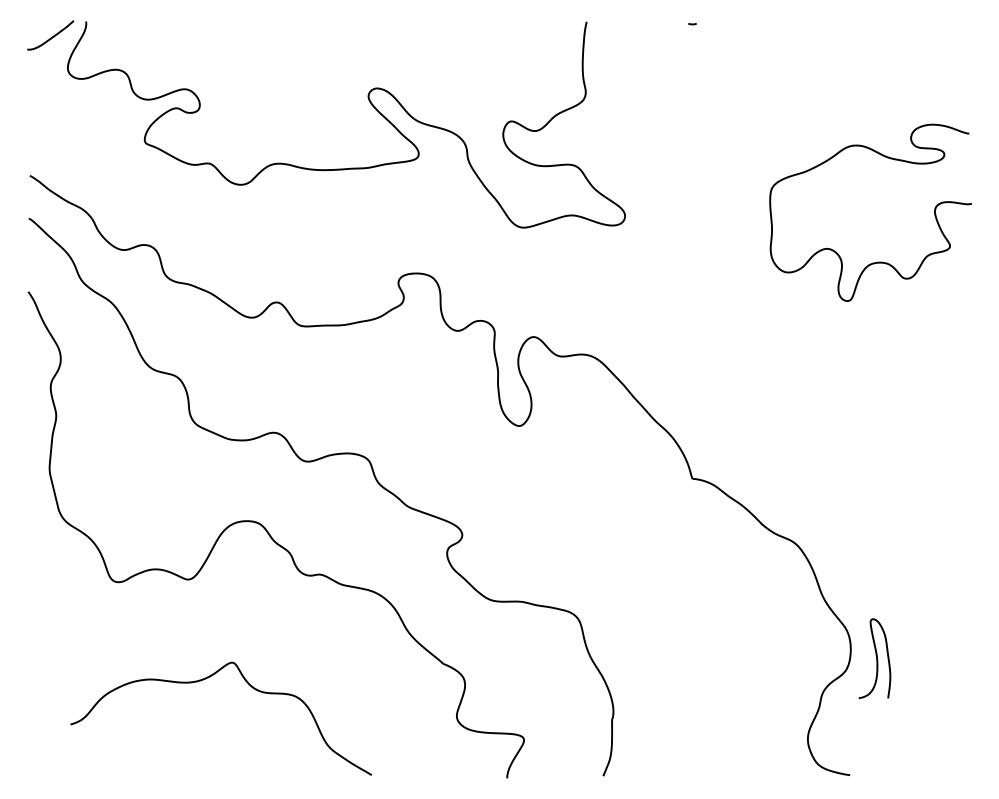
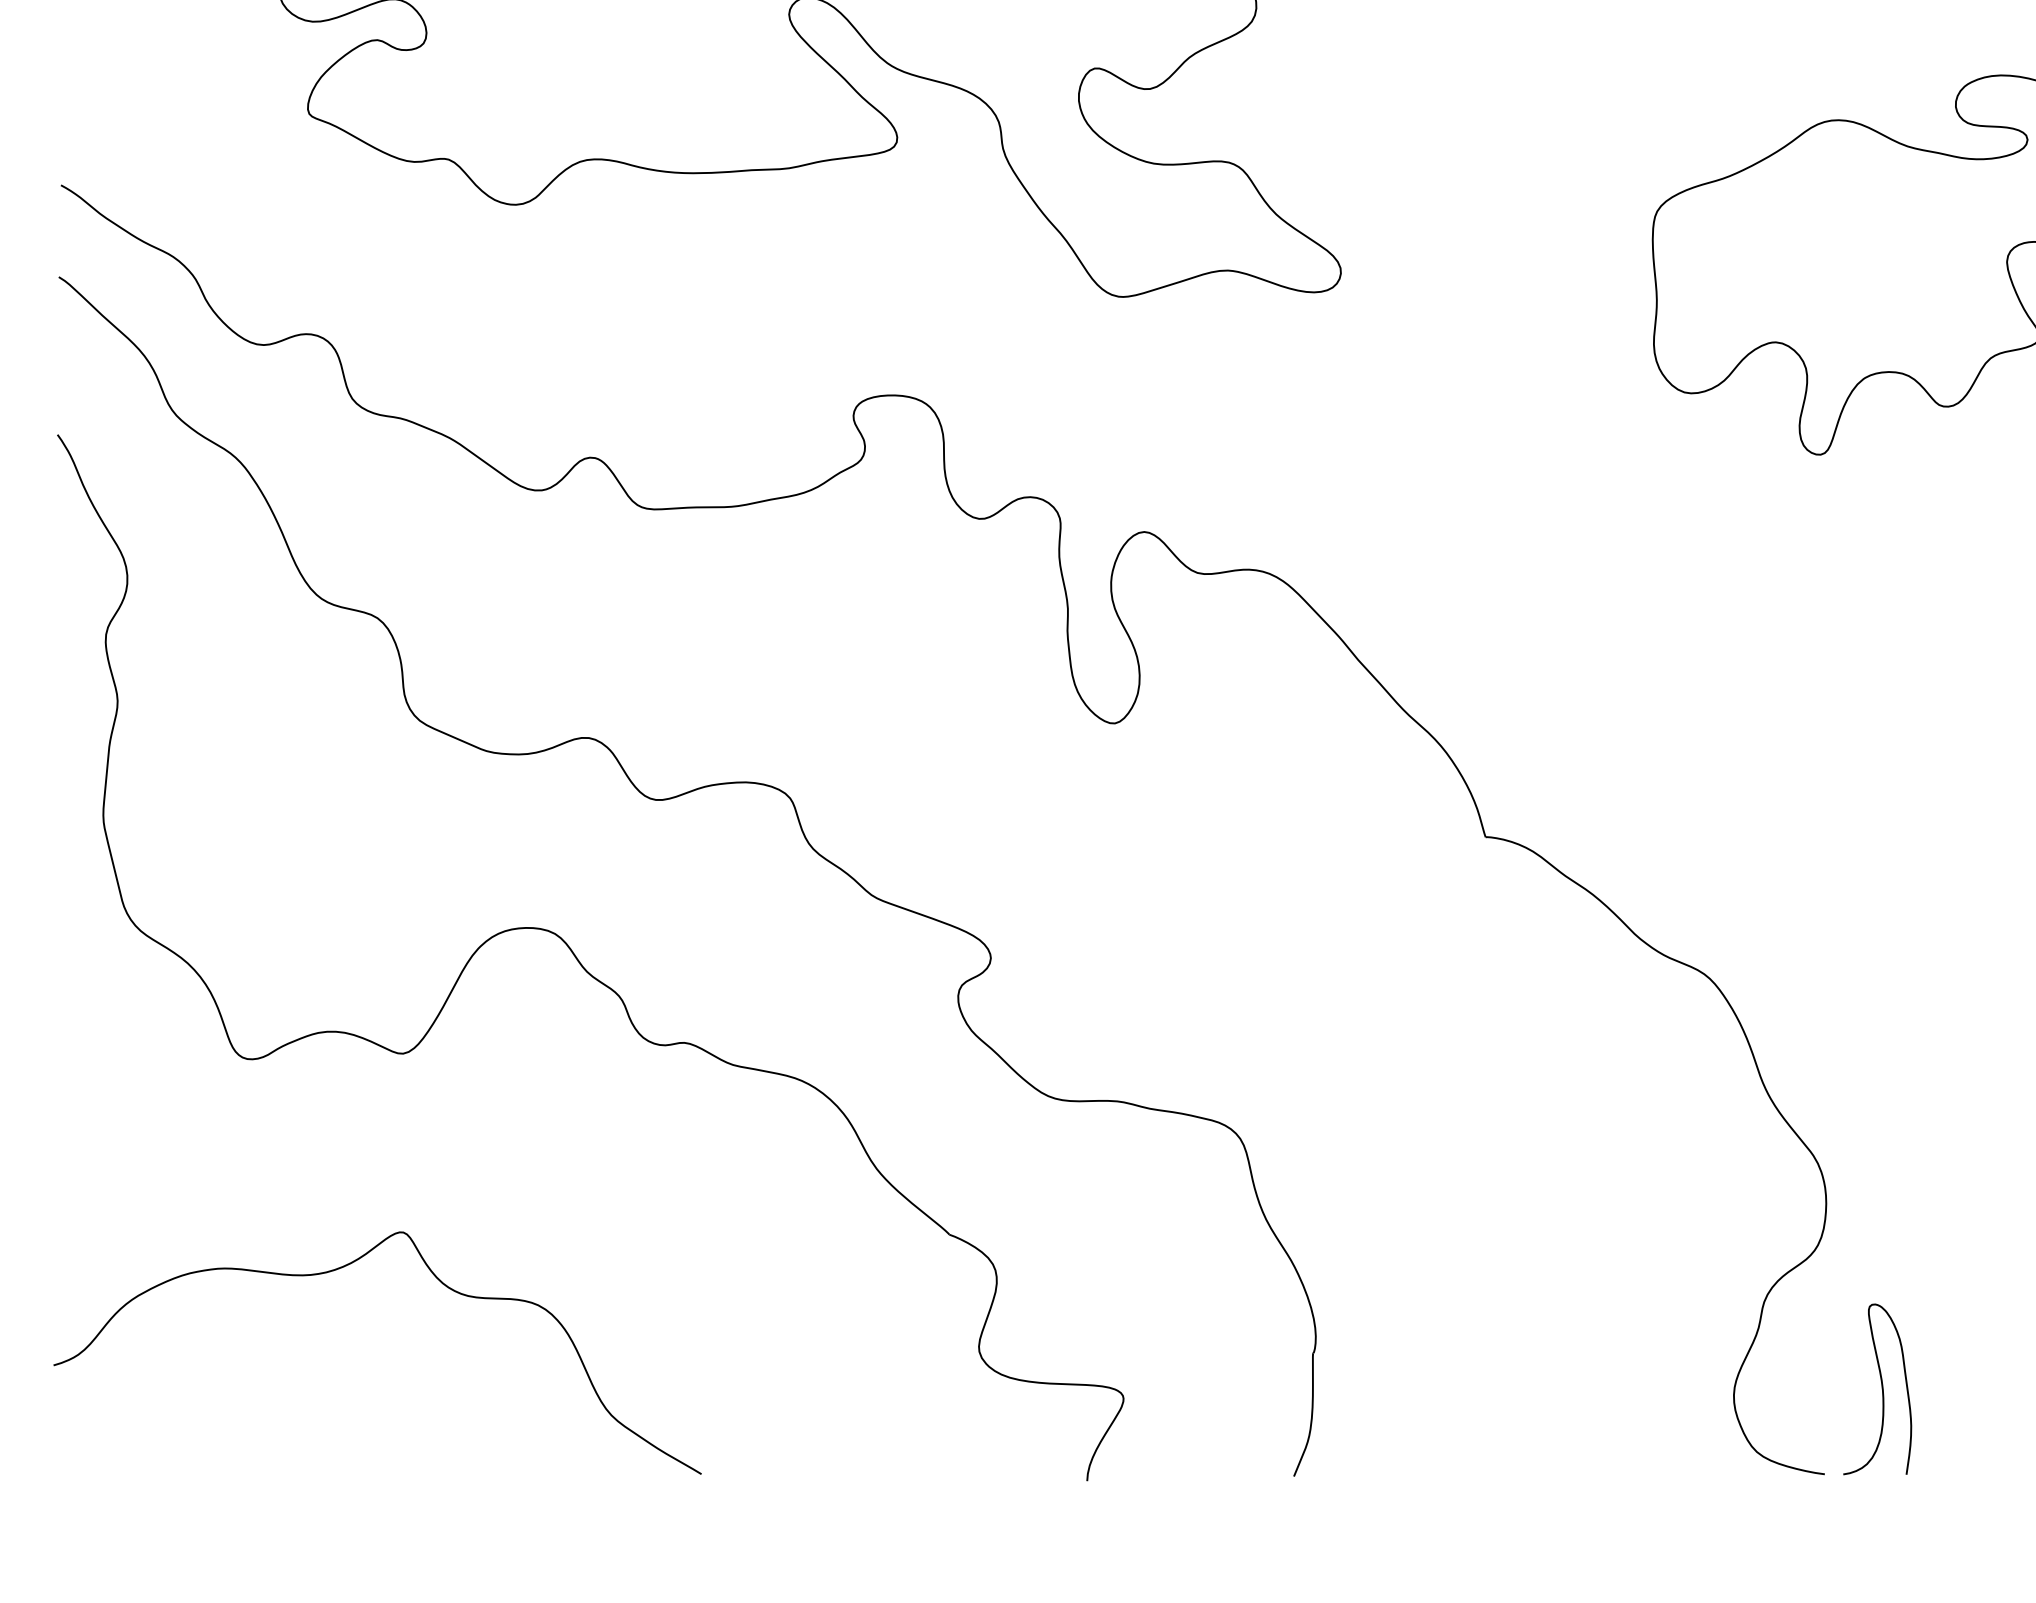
curve: (876, 658) -> (1881, 1388), moved
curve: (206, 679) -> (346, 1268), moved

